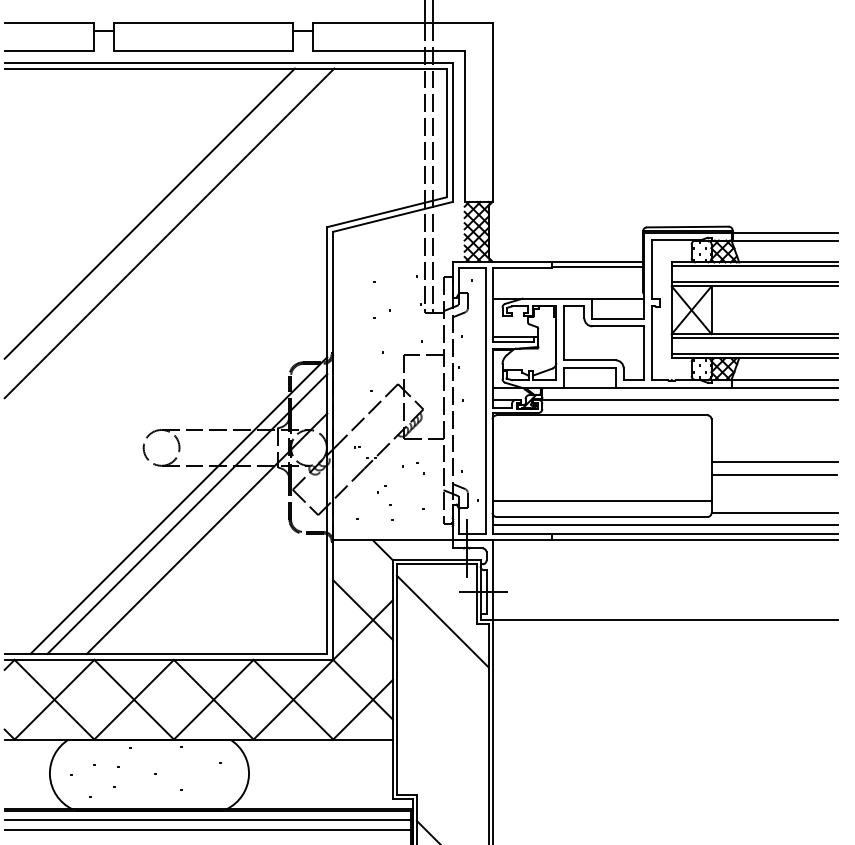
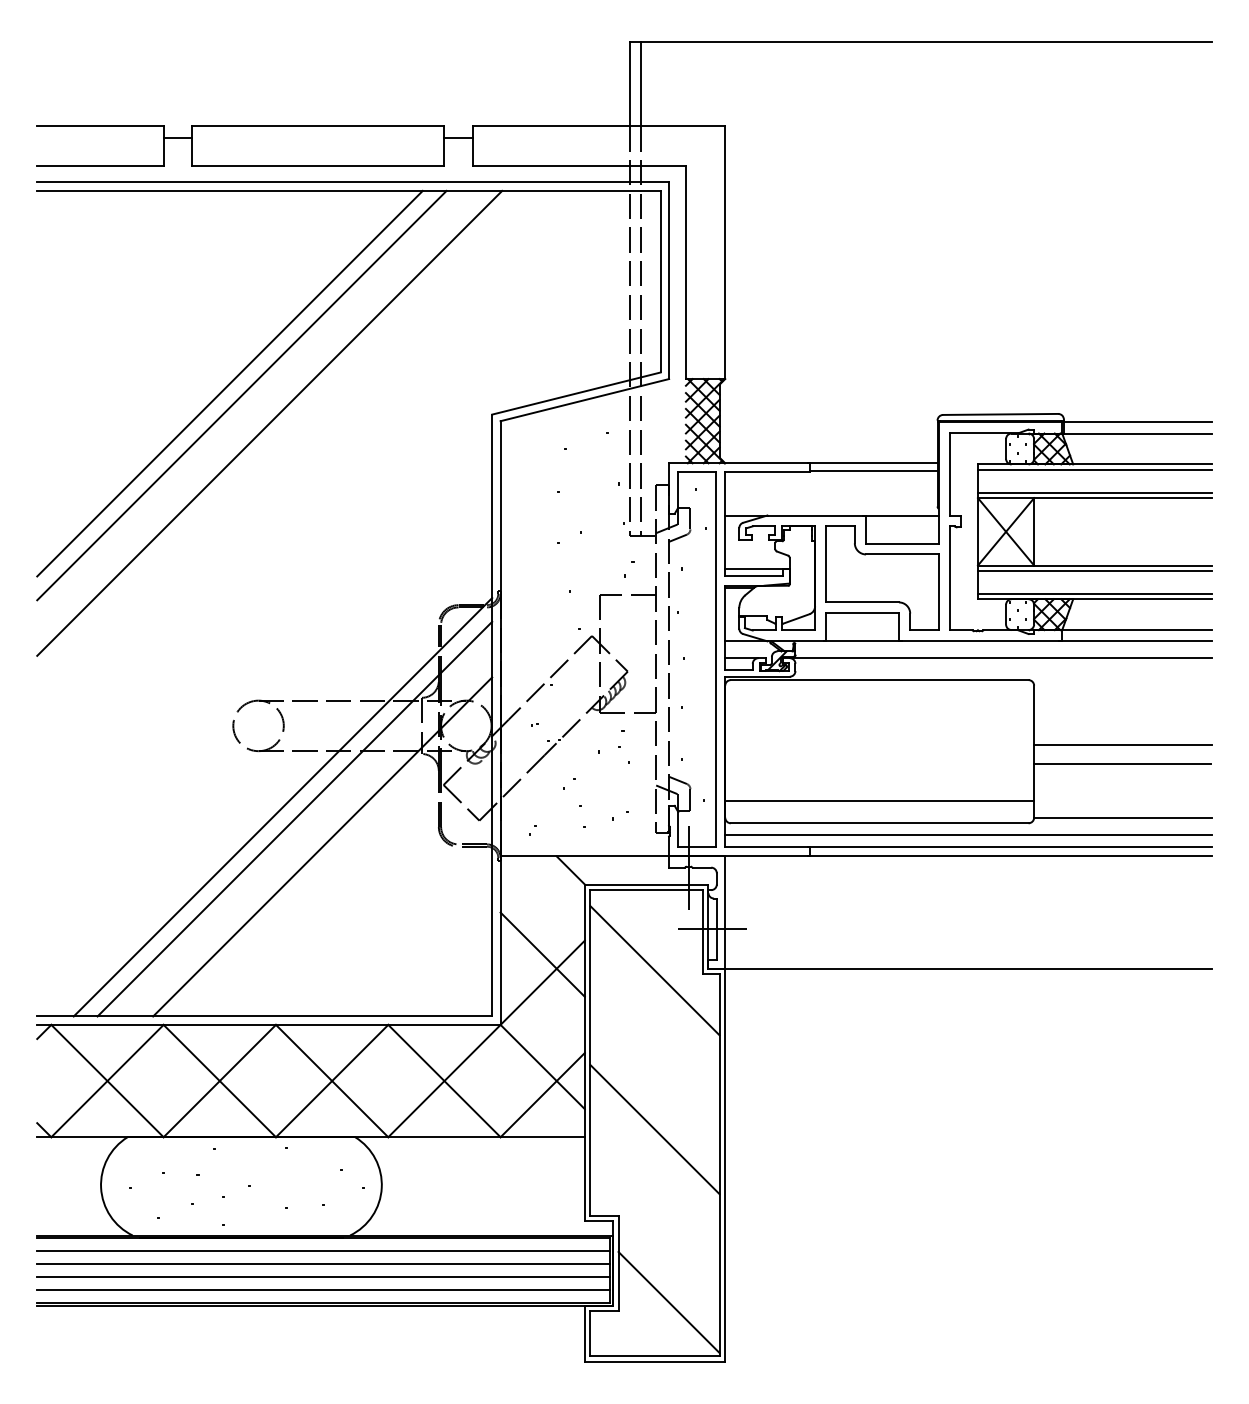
line: (141, 205) -> (229, 383), added
line: (442, 734) -> (654, 1129), added
line: (207, 839) -> (323, 1277), added

